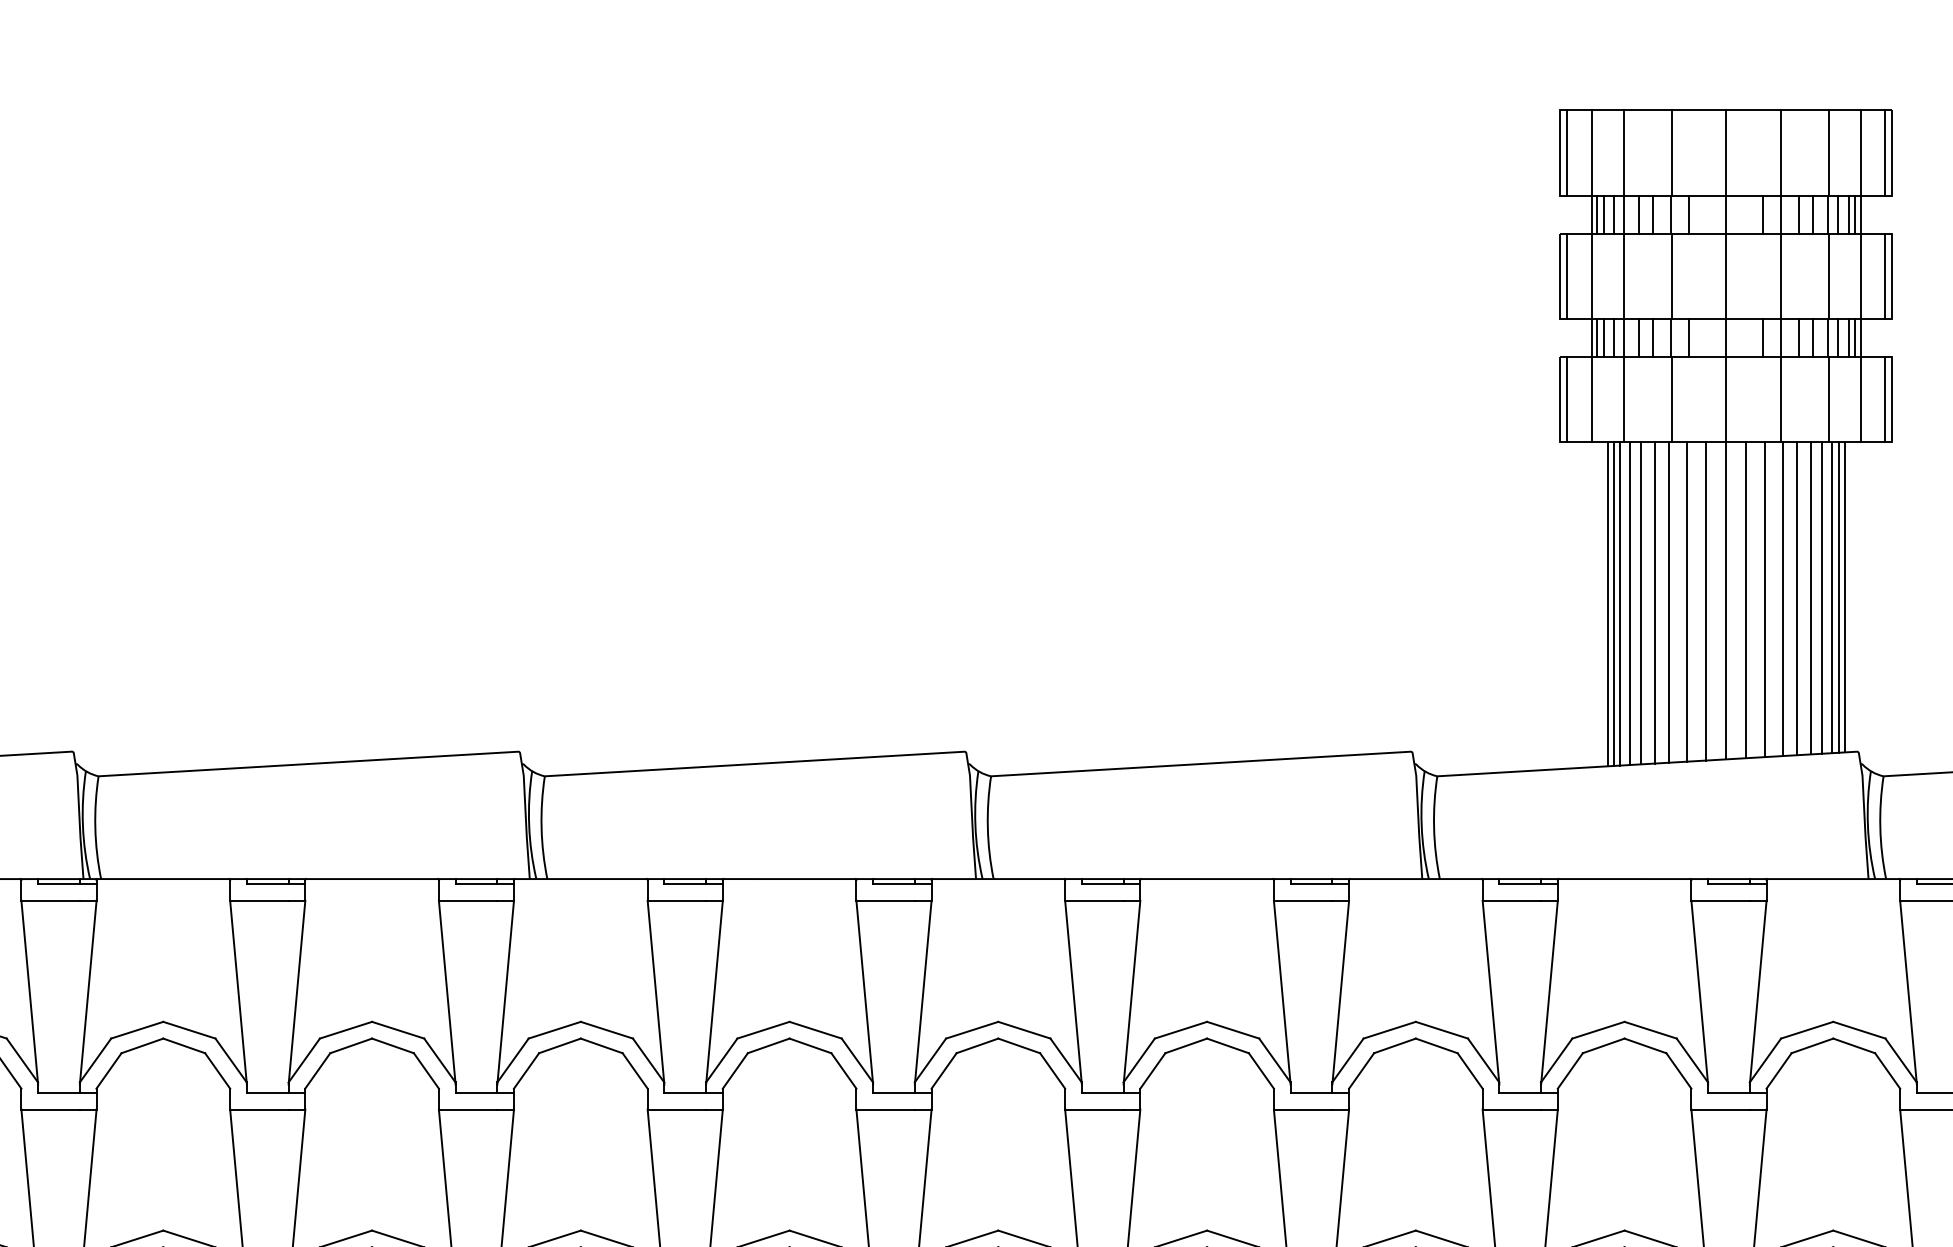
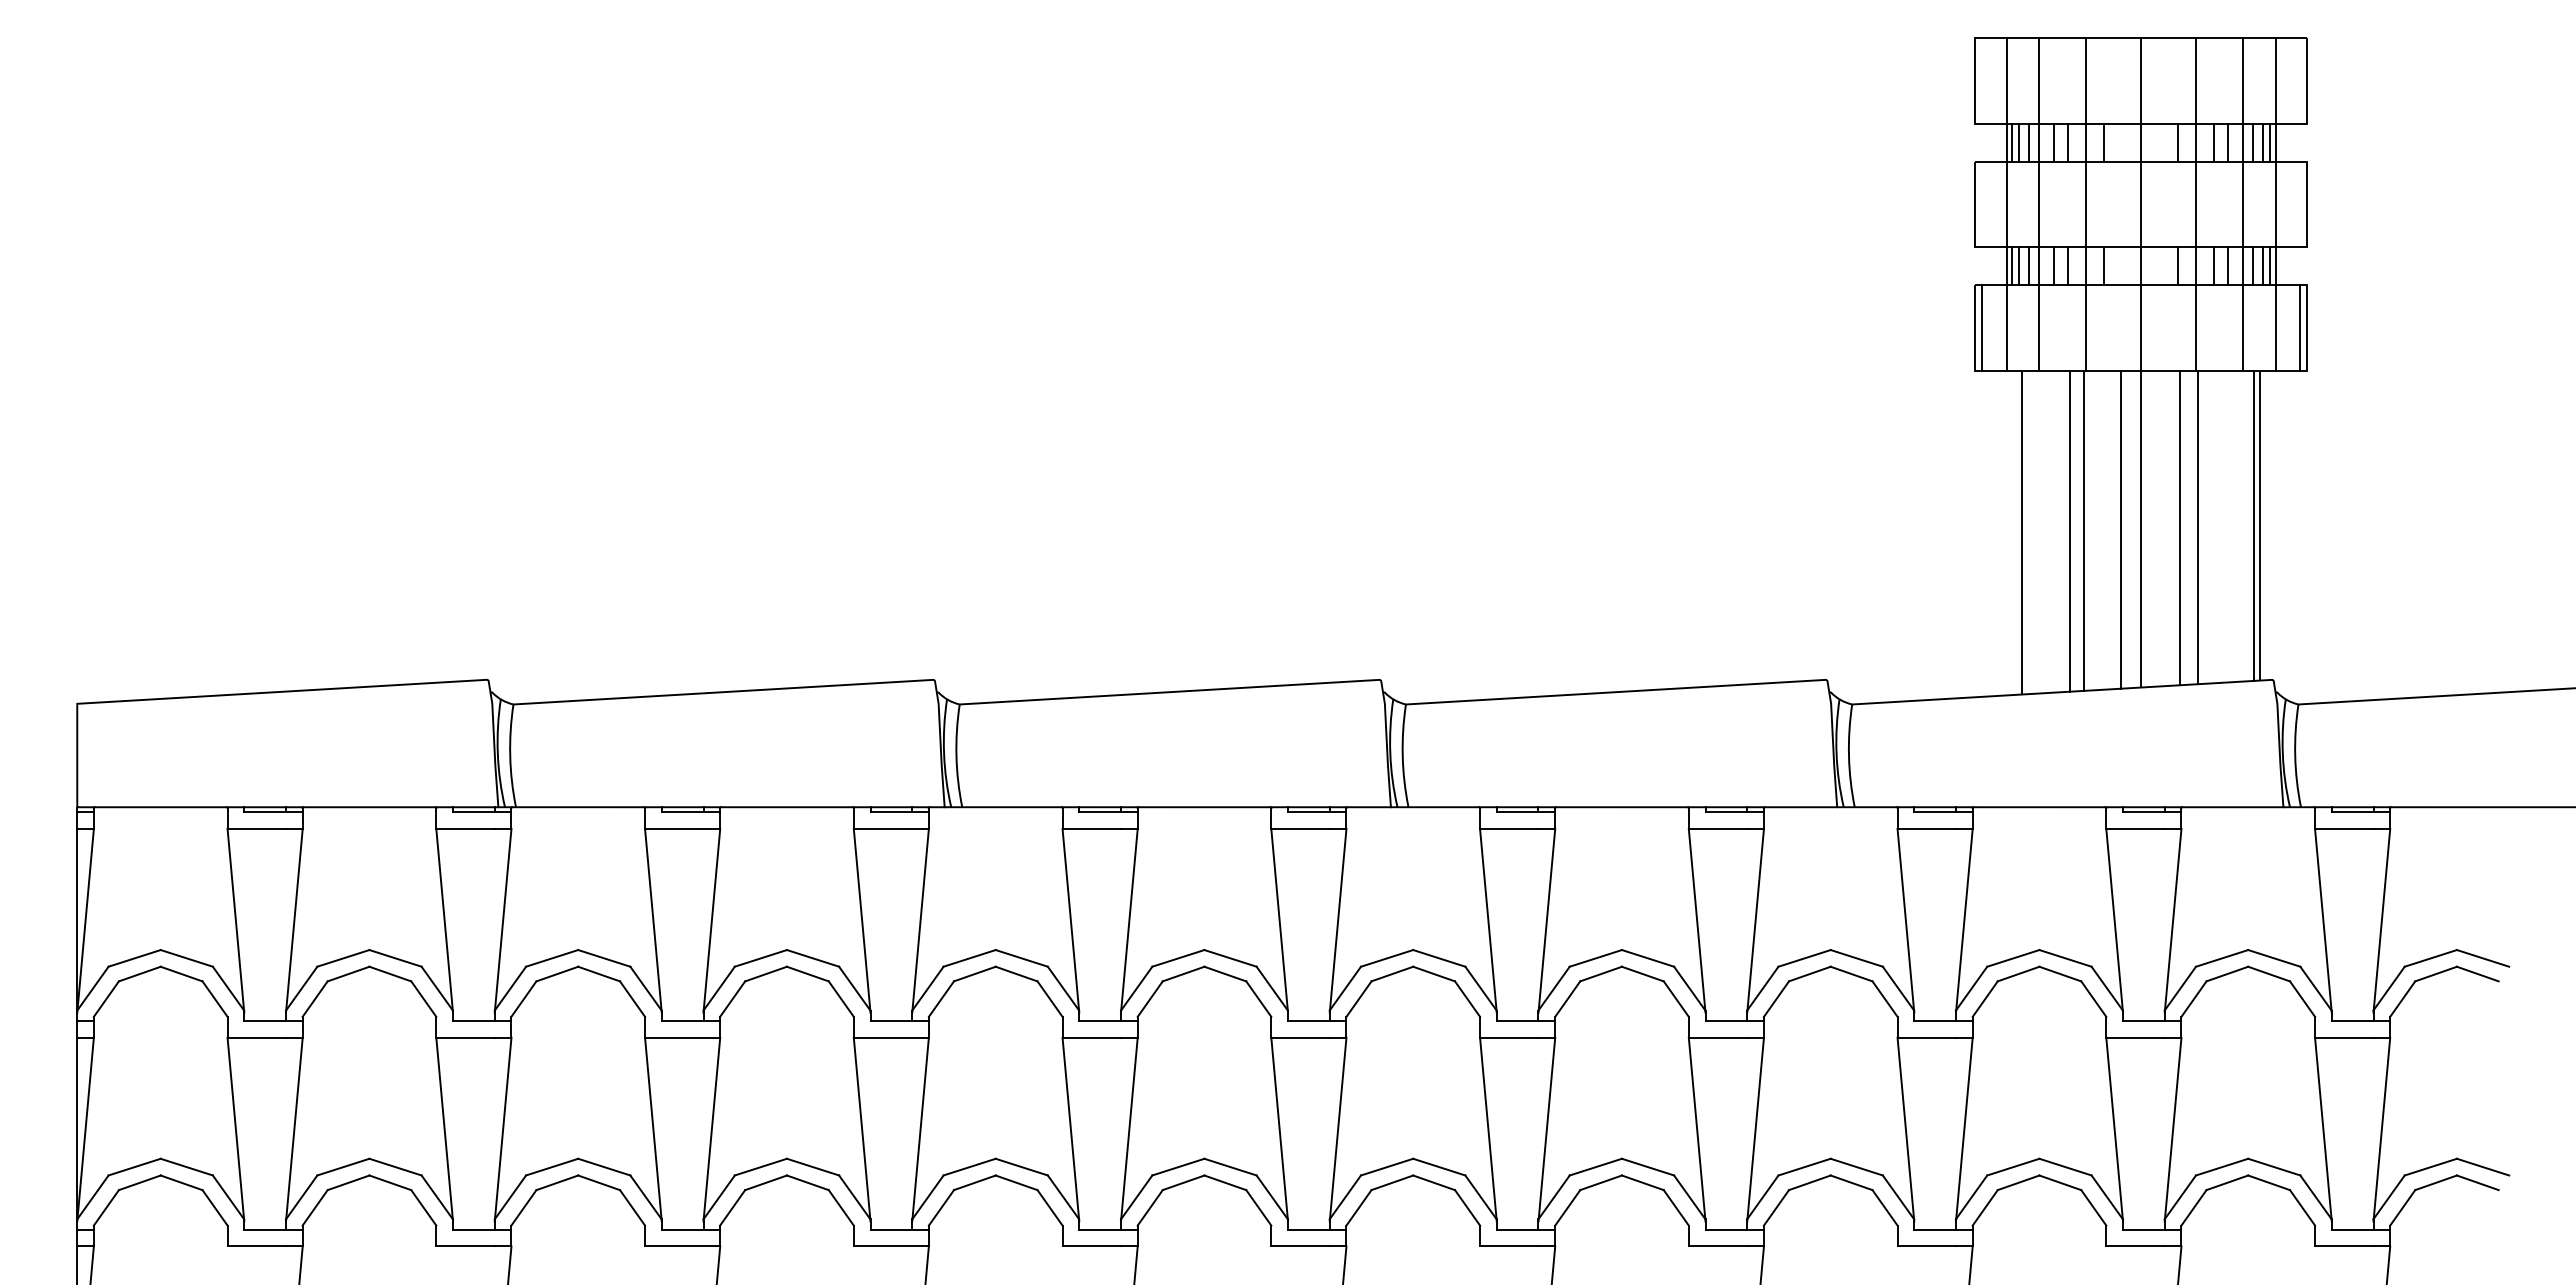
line: (1567, 152) -> (1982, 80), removed
line: (1884, 152) -> (2299, 80), removed
line: (1567, 276) -> (1982, 204), removed
line: (1884, 276) -> (2299, 204), removed
line: (1821, 597) -> (2236, 525), removed
line: (1832, 597) -> (2247, 525), removed
line: (1796, 598) -> (2211, 526), removed
line: (1811, 598) -> (2226, 526), removed
line: (1746, 600) -> (2161, 528), removed
line: (1687, 601) -> (2102, 529), removed
line: (1619, 603) -> (2034, 531), removed
line: (1630, 603) -> (2045, 531), removed
line: (1640, 603) -> (2055, 531), removed
line: (1613, 604) -> (2028, 532), removed

